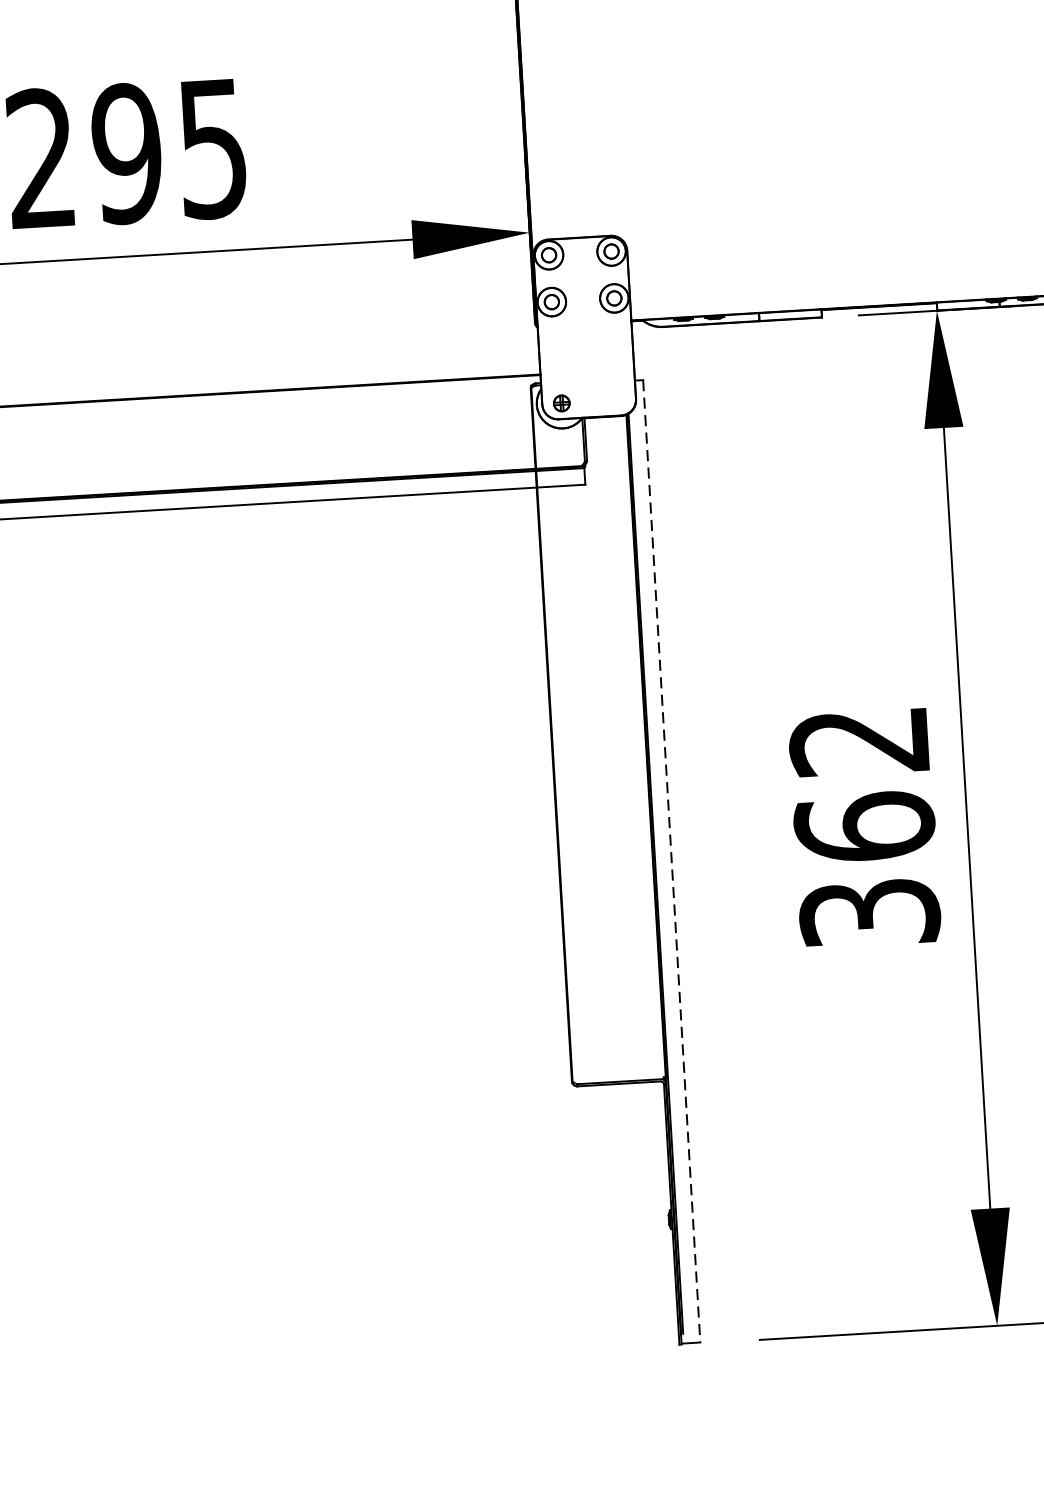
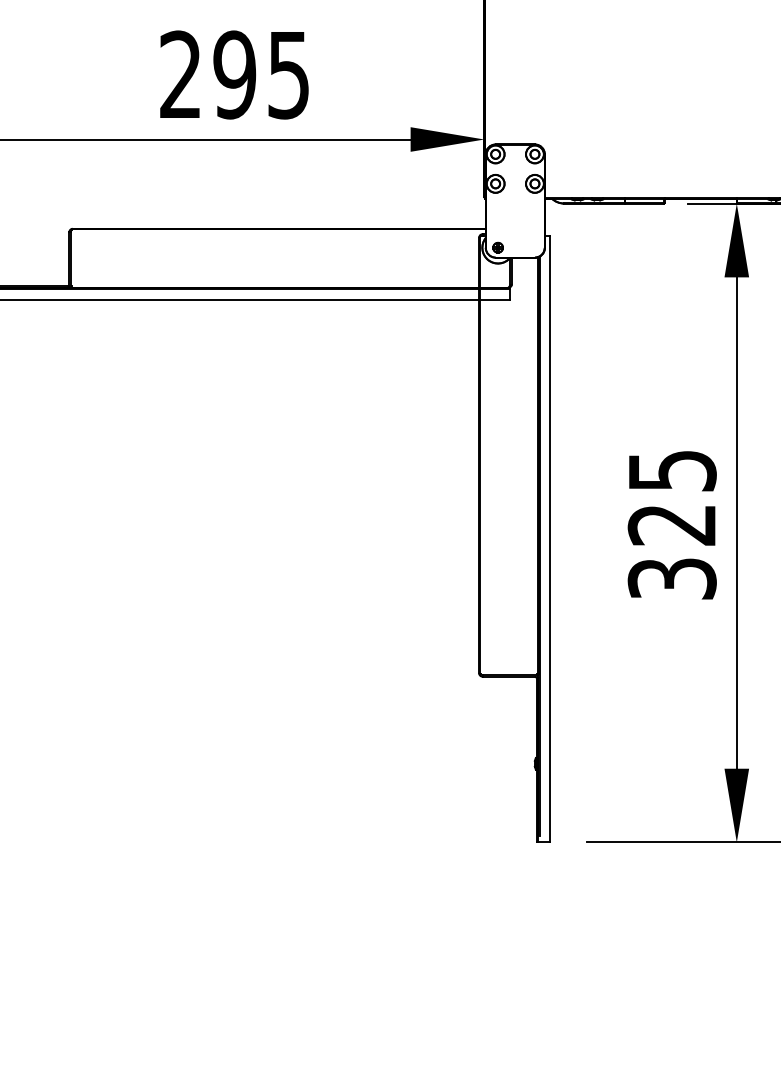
text: (860, 785) -> (671, 498), 362 -> 325
line: (671, 862) -> (549, 539), dashed -> solid

